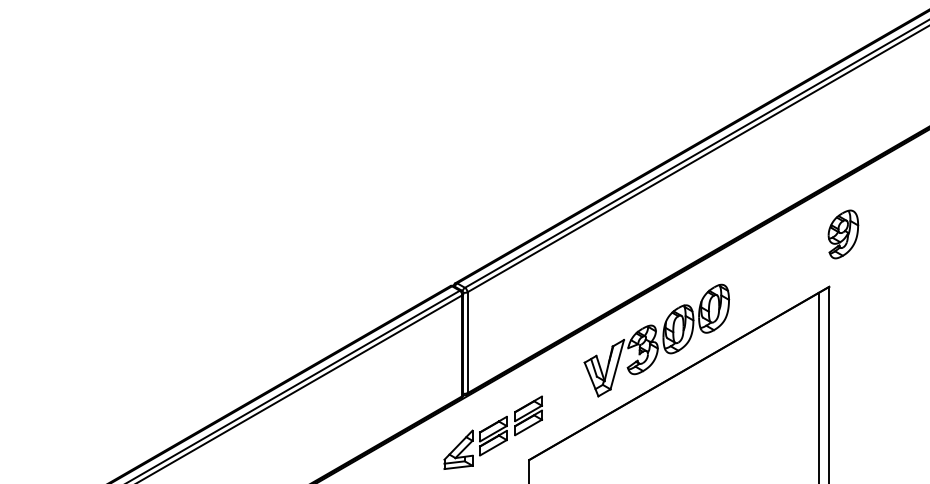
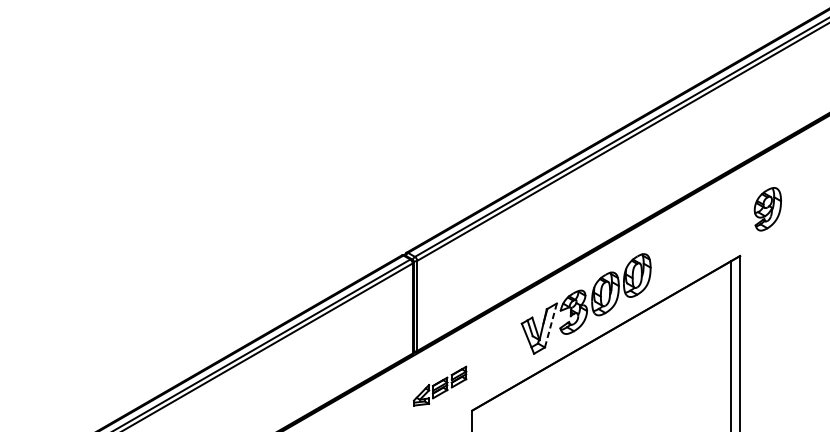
part: (843, 234) -> (767, 209), moved
line: (617, 364) -> (551, 325), solid -> dashed
part: (492, 432) -> (439, 386), size x0.6

